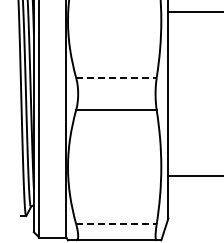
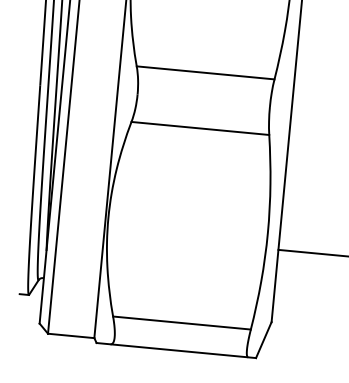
line: (116, 77) -> (205, 72), dashed -> solid
line: (116, 224) -> (182, 323), dashed -> solid

